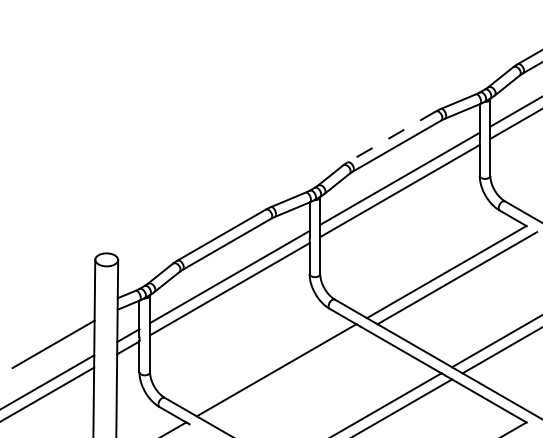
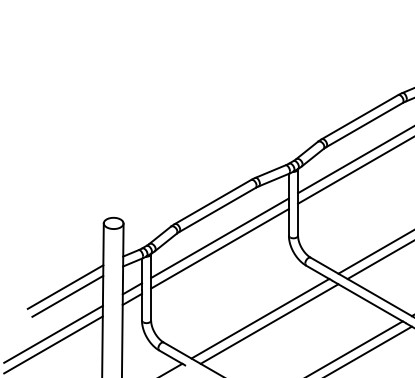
line: (391, 137) -> (359, 117), dashed -> solid
line: (50, 333) -> (65, 287), added
line: (286, 376) -> (268, 324), added

